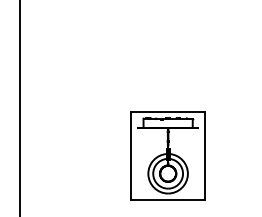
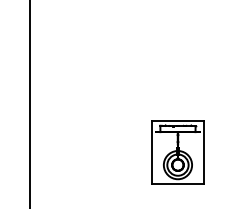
part: (168, 156) -> (178, 152), size x0.71

